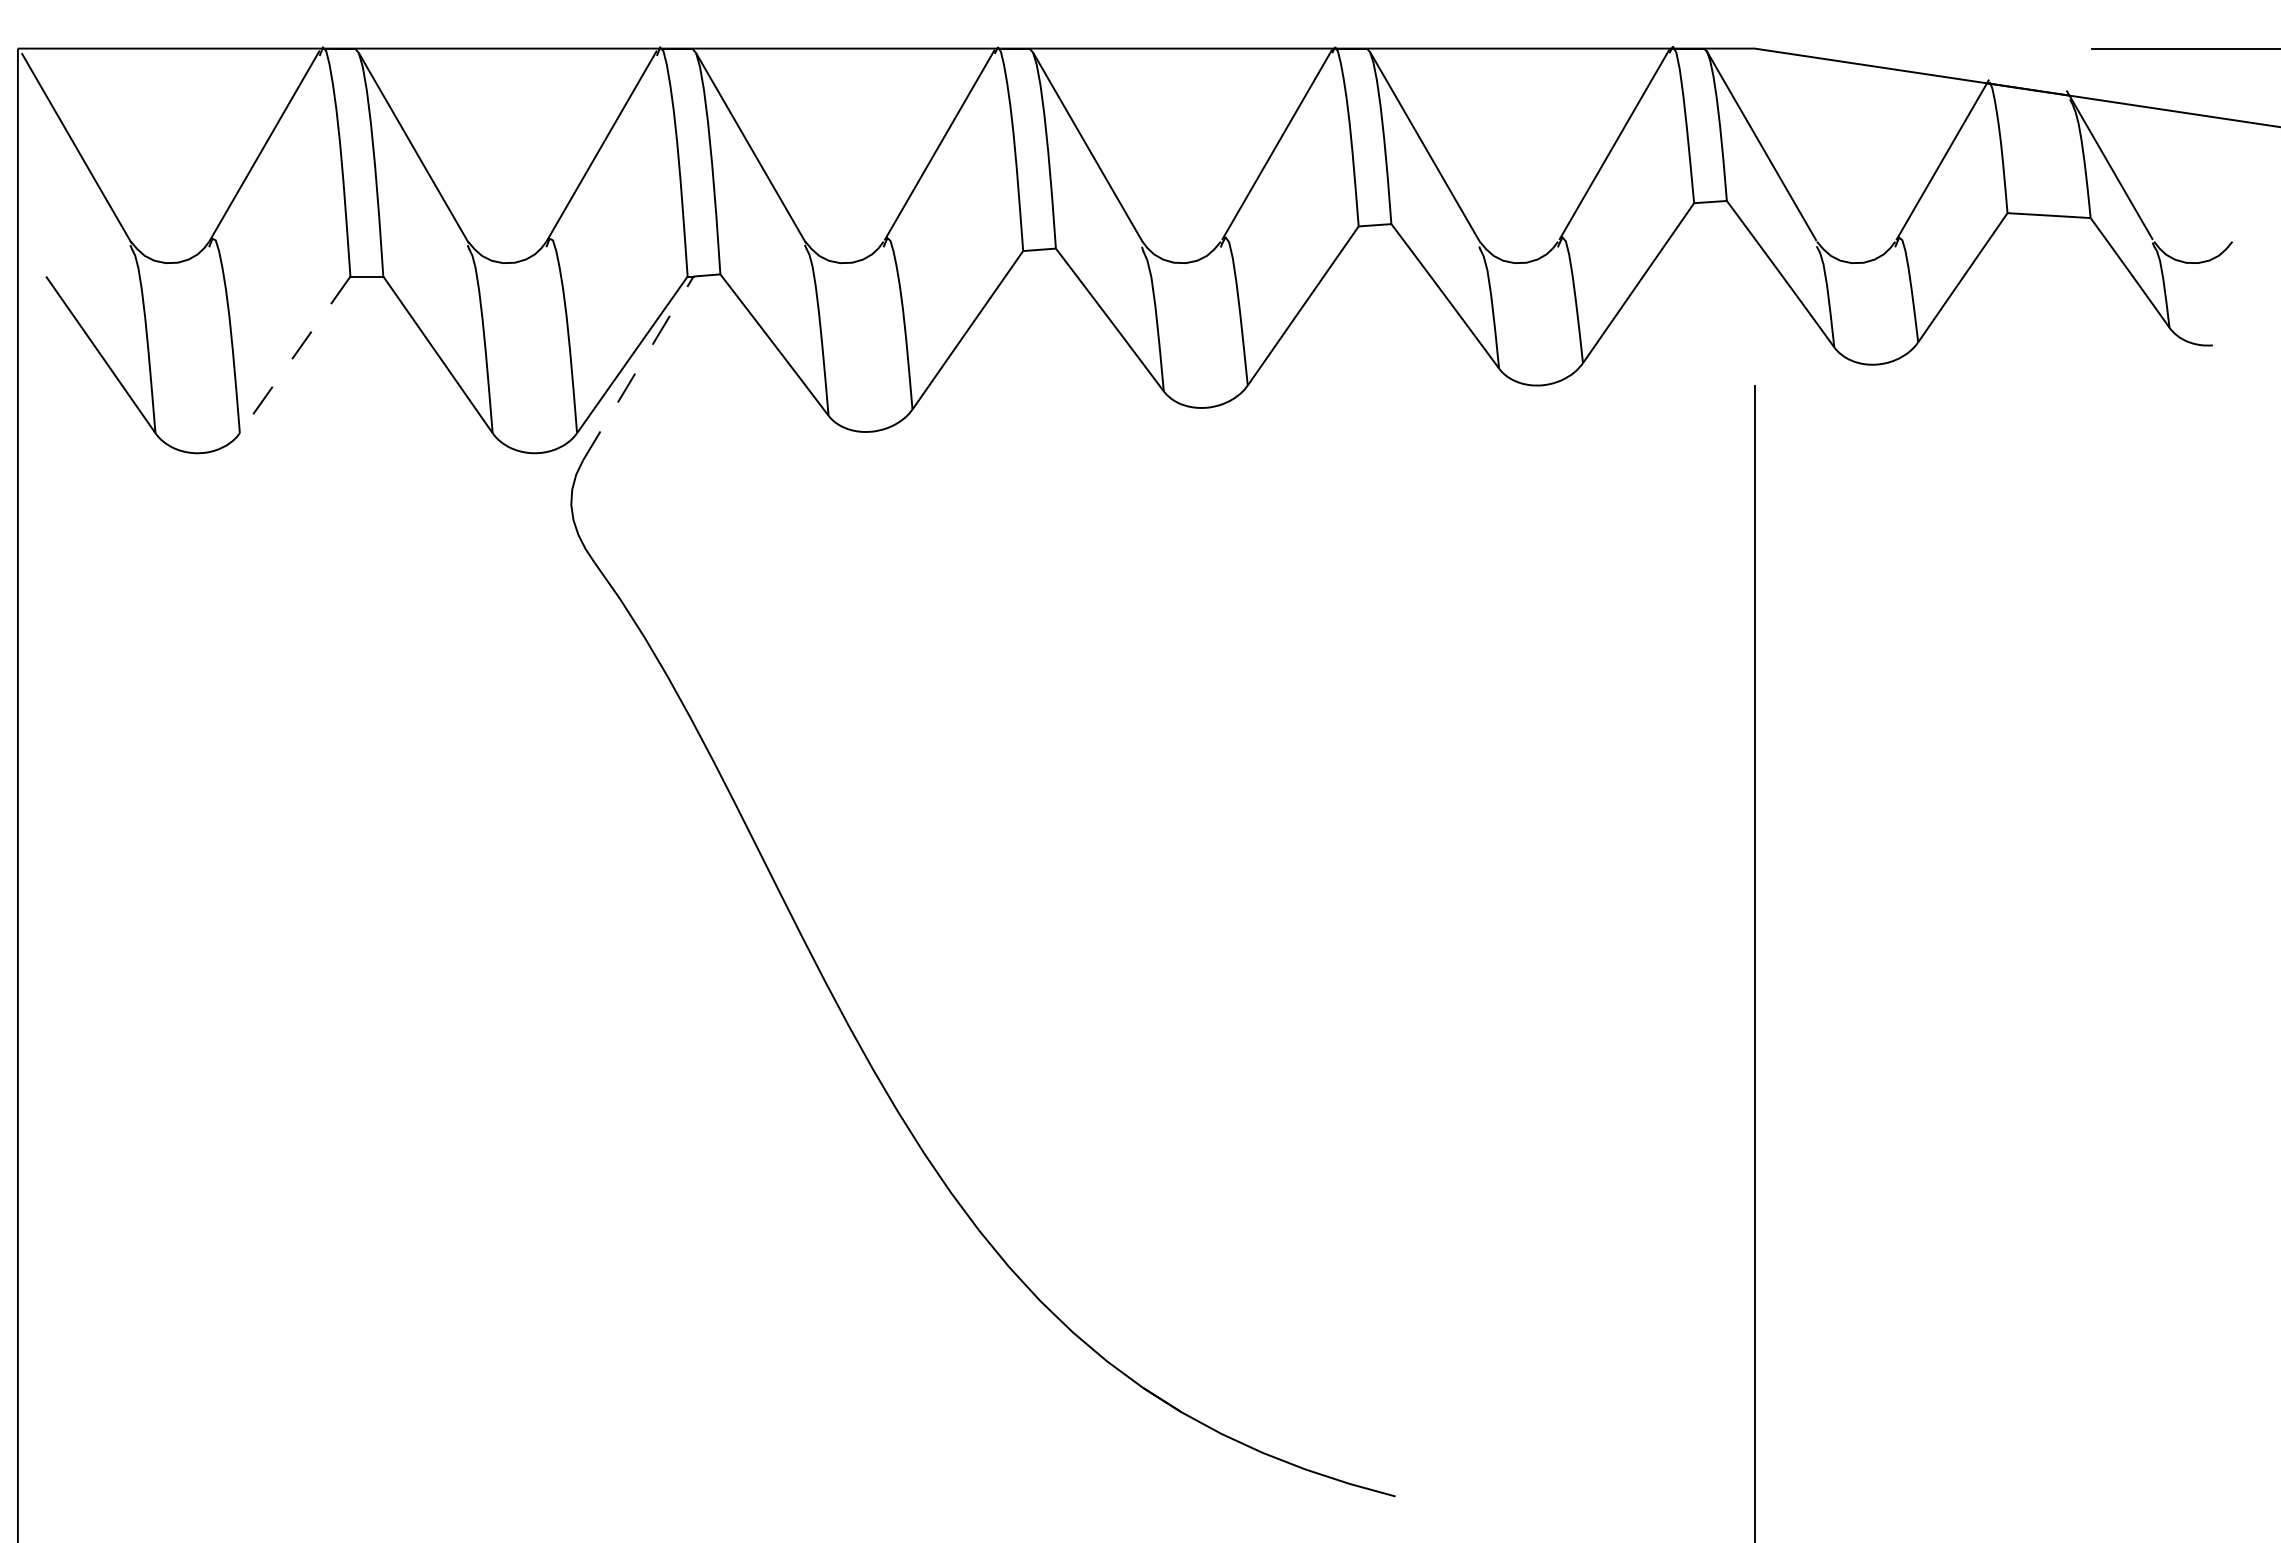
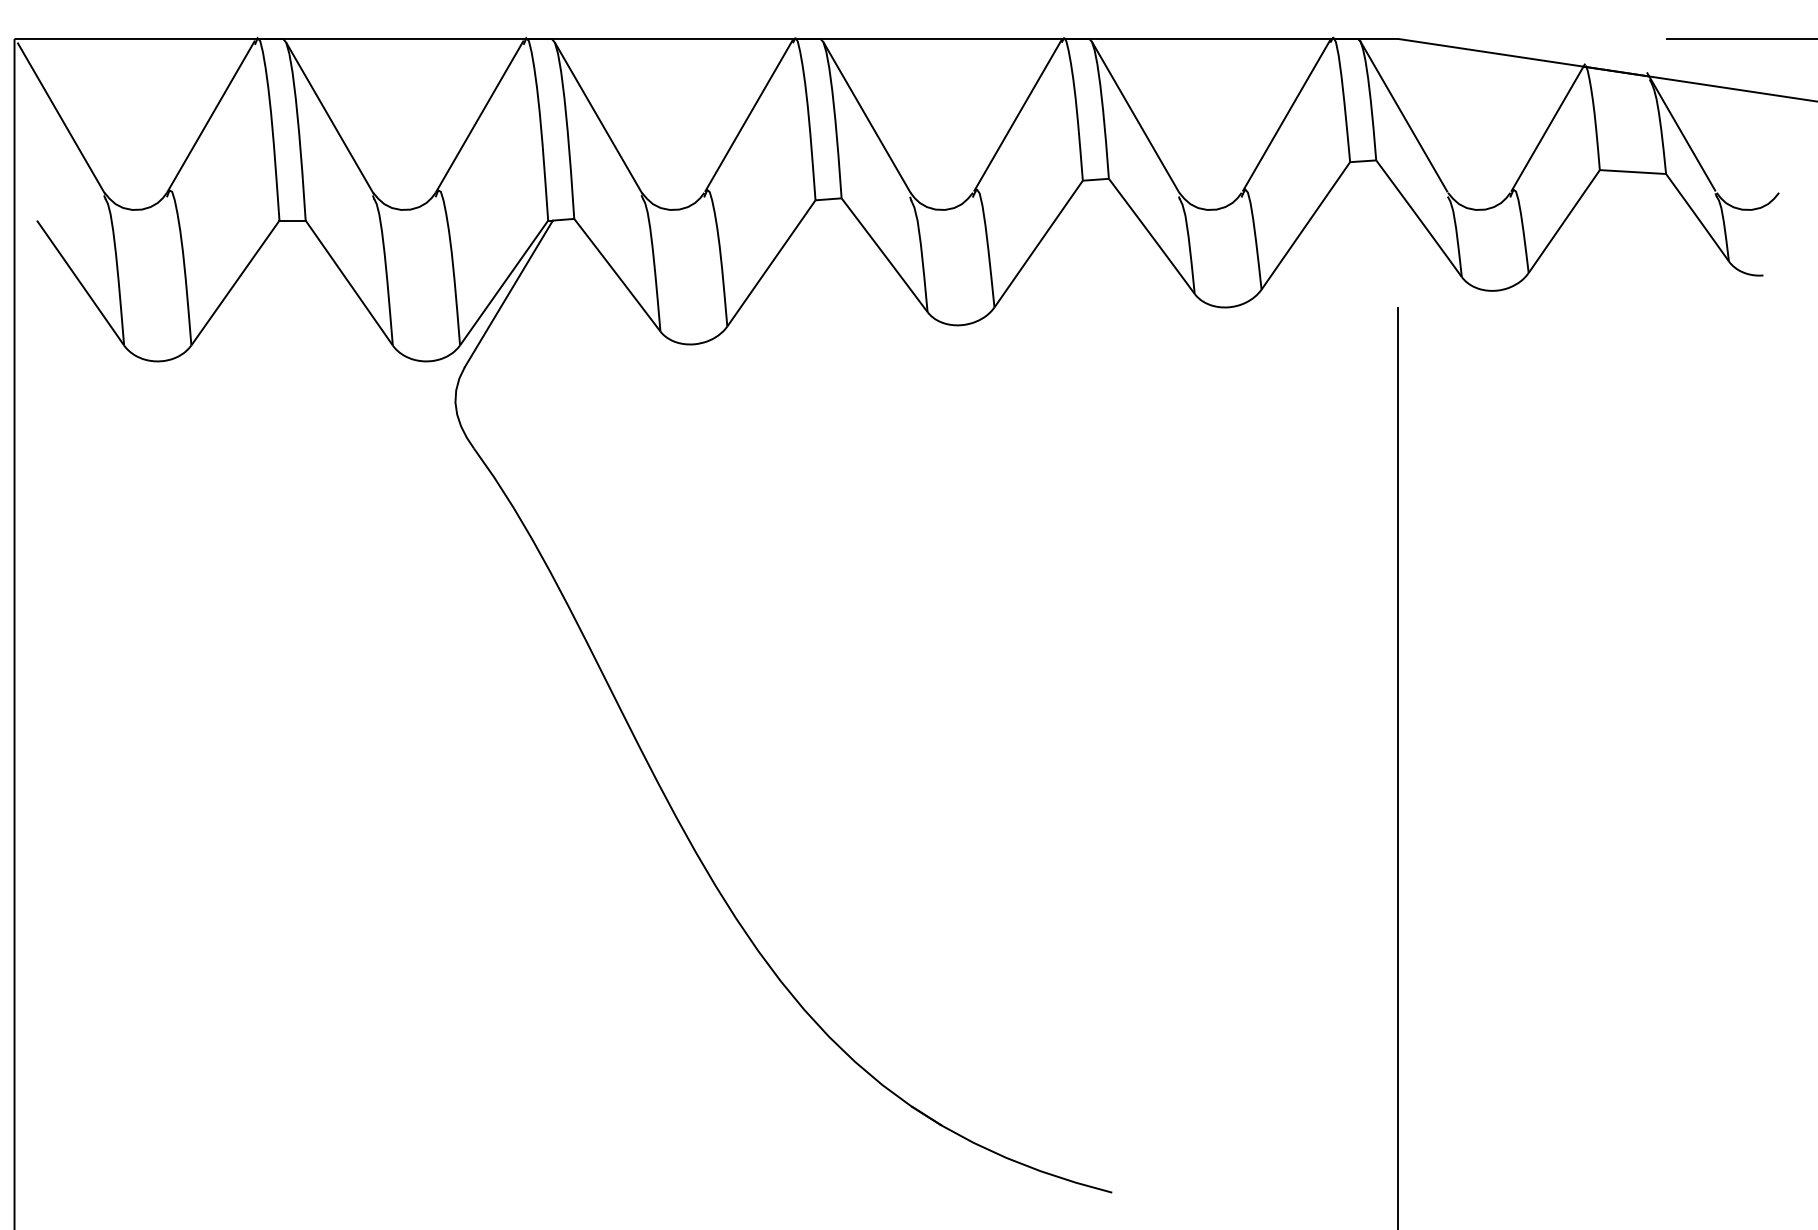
line: (294, 355) -> (234, 283), dashed -> solid
line: (638, 368) -> (509, 293), dashed -> solid

